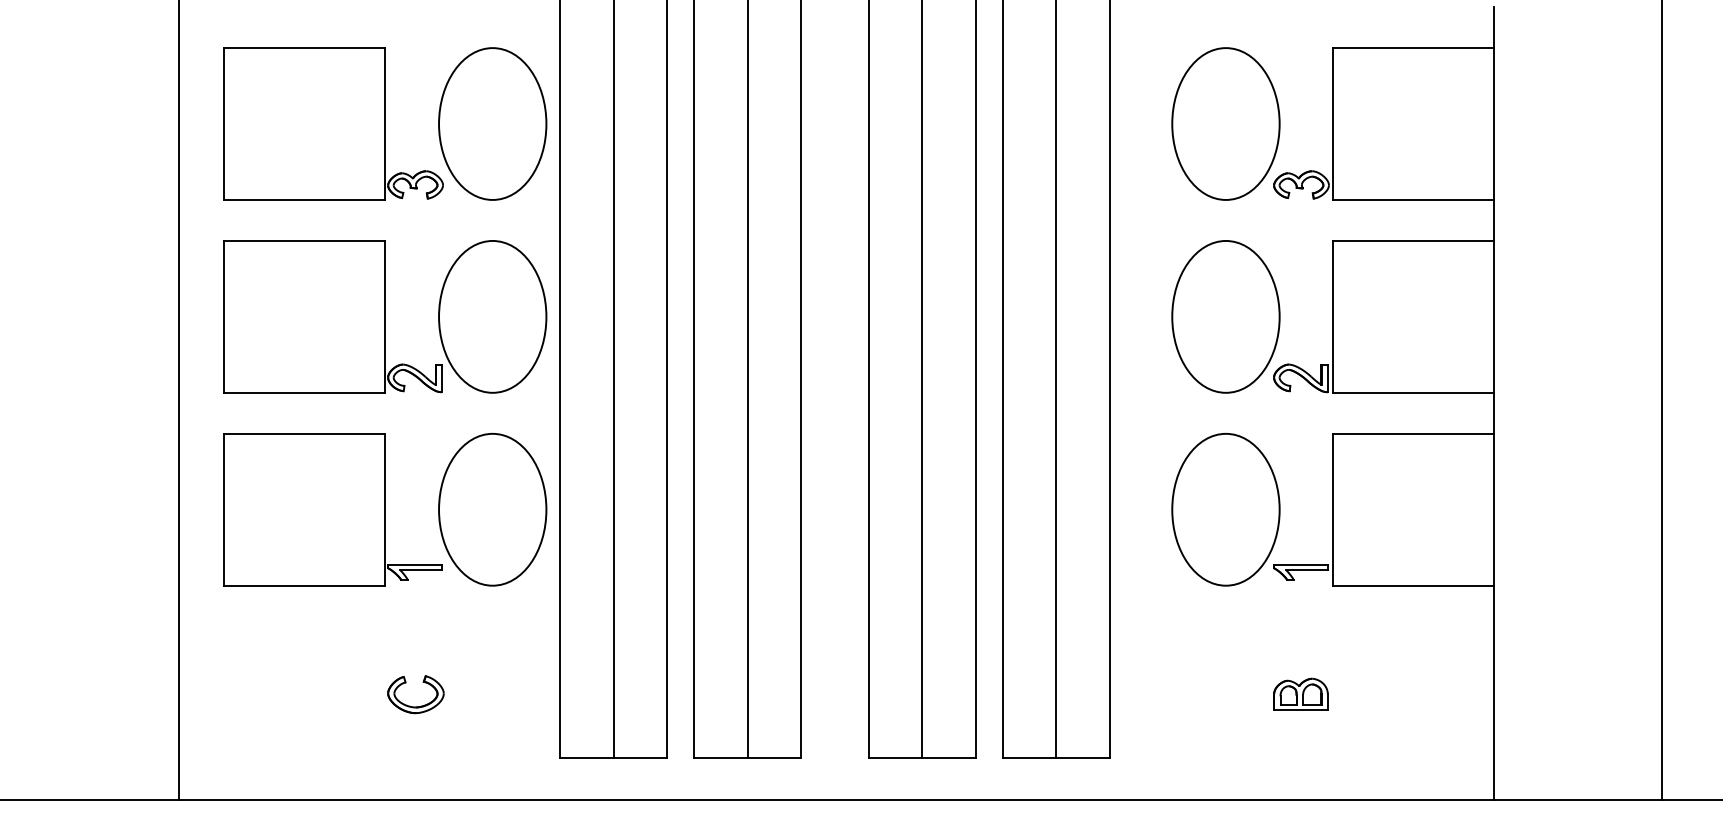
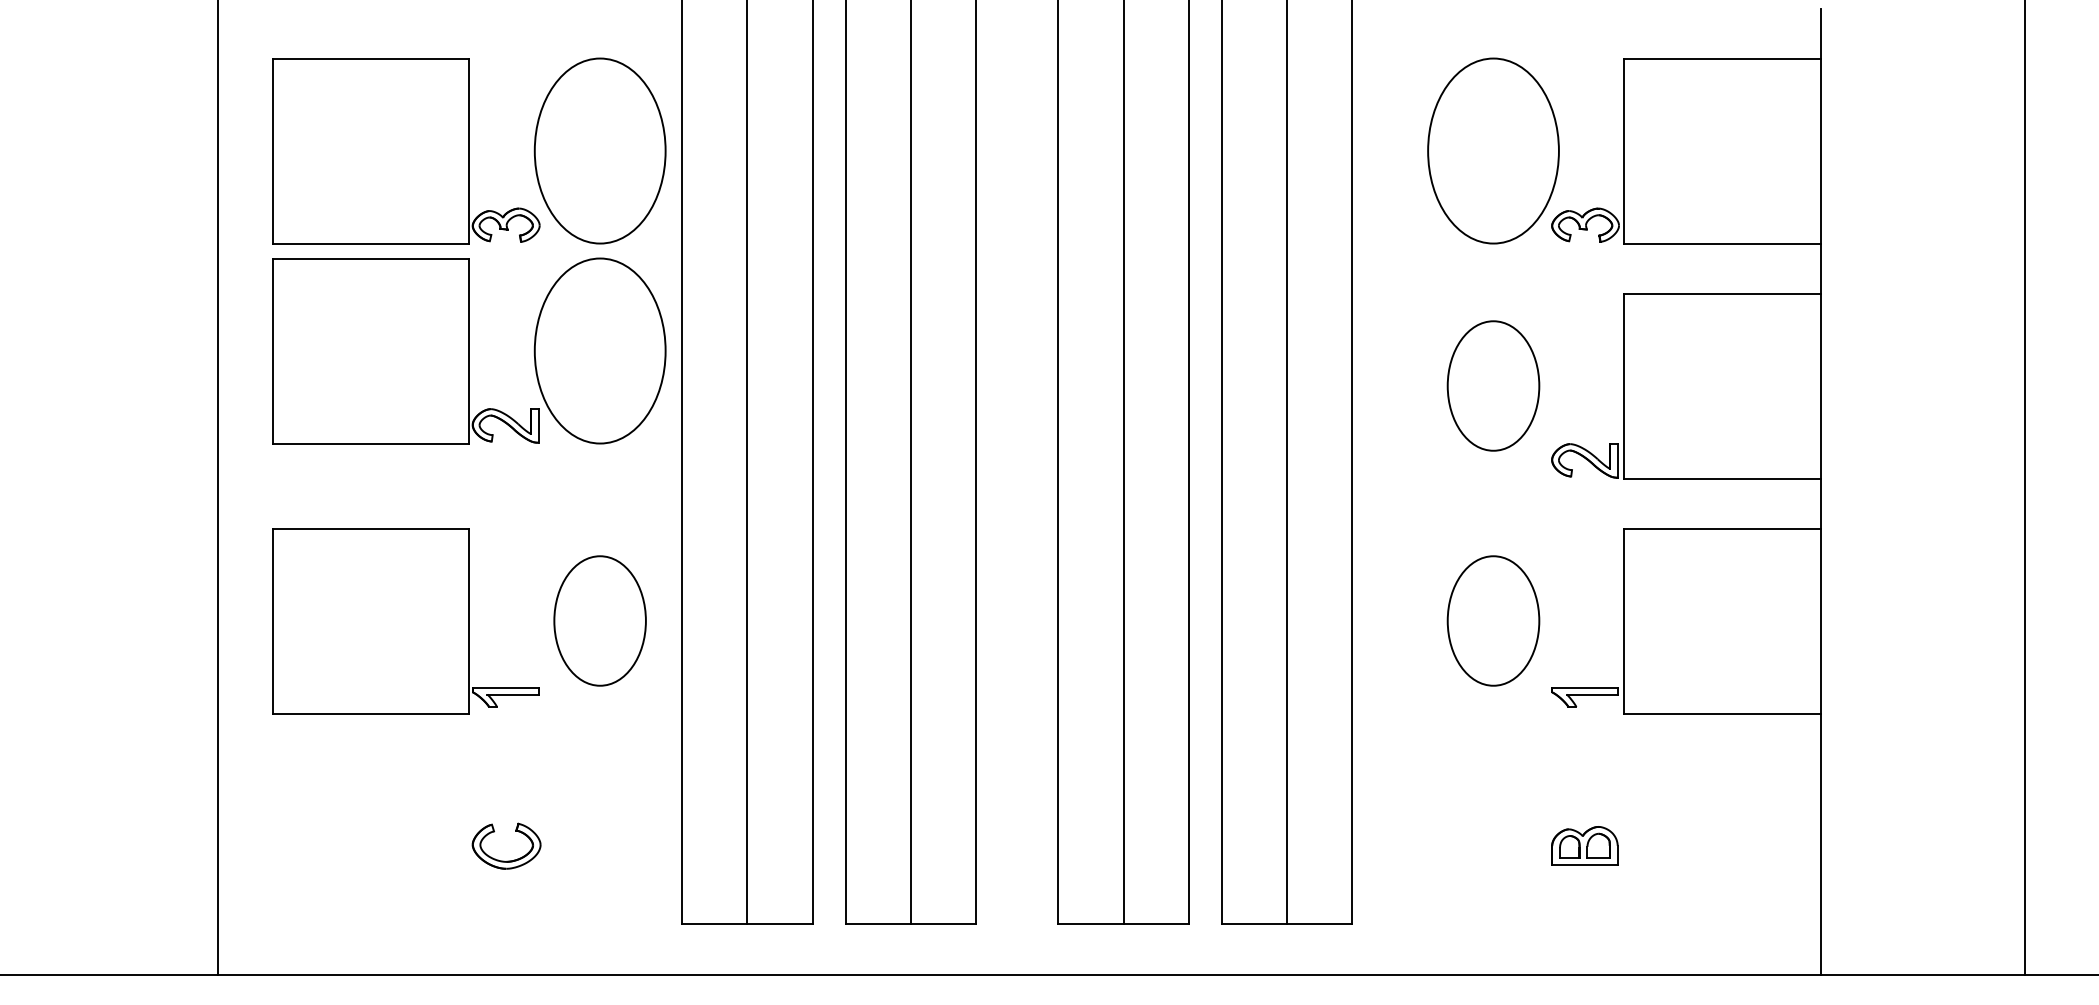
part: (385, 316) -> (469, 350), moved
part: (1225, 316) -> (1493, 385), size x0.7
part: (492, 509) -> (599, 620), size x0.7
part: (1225, 509) -> (1493, 620), size x0.7

